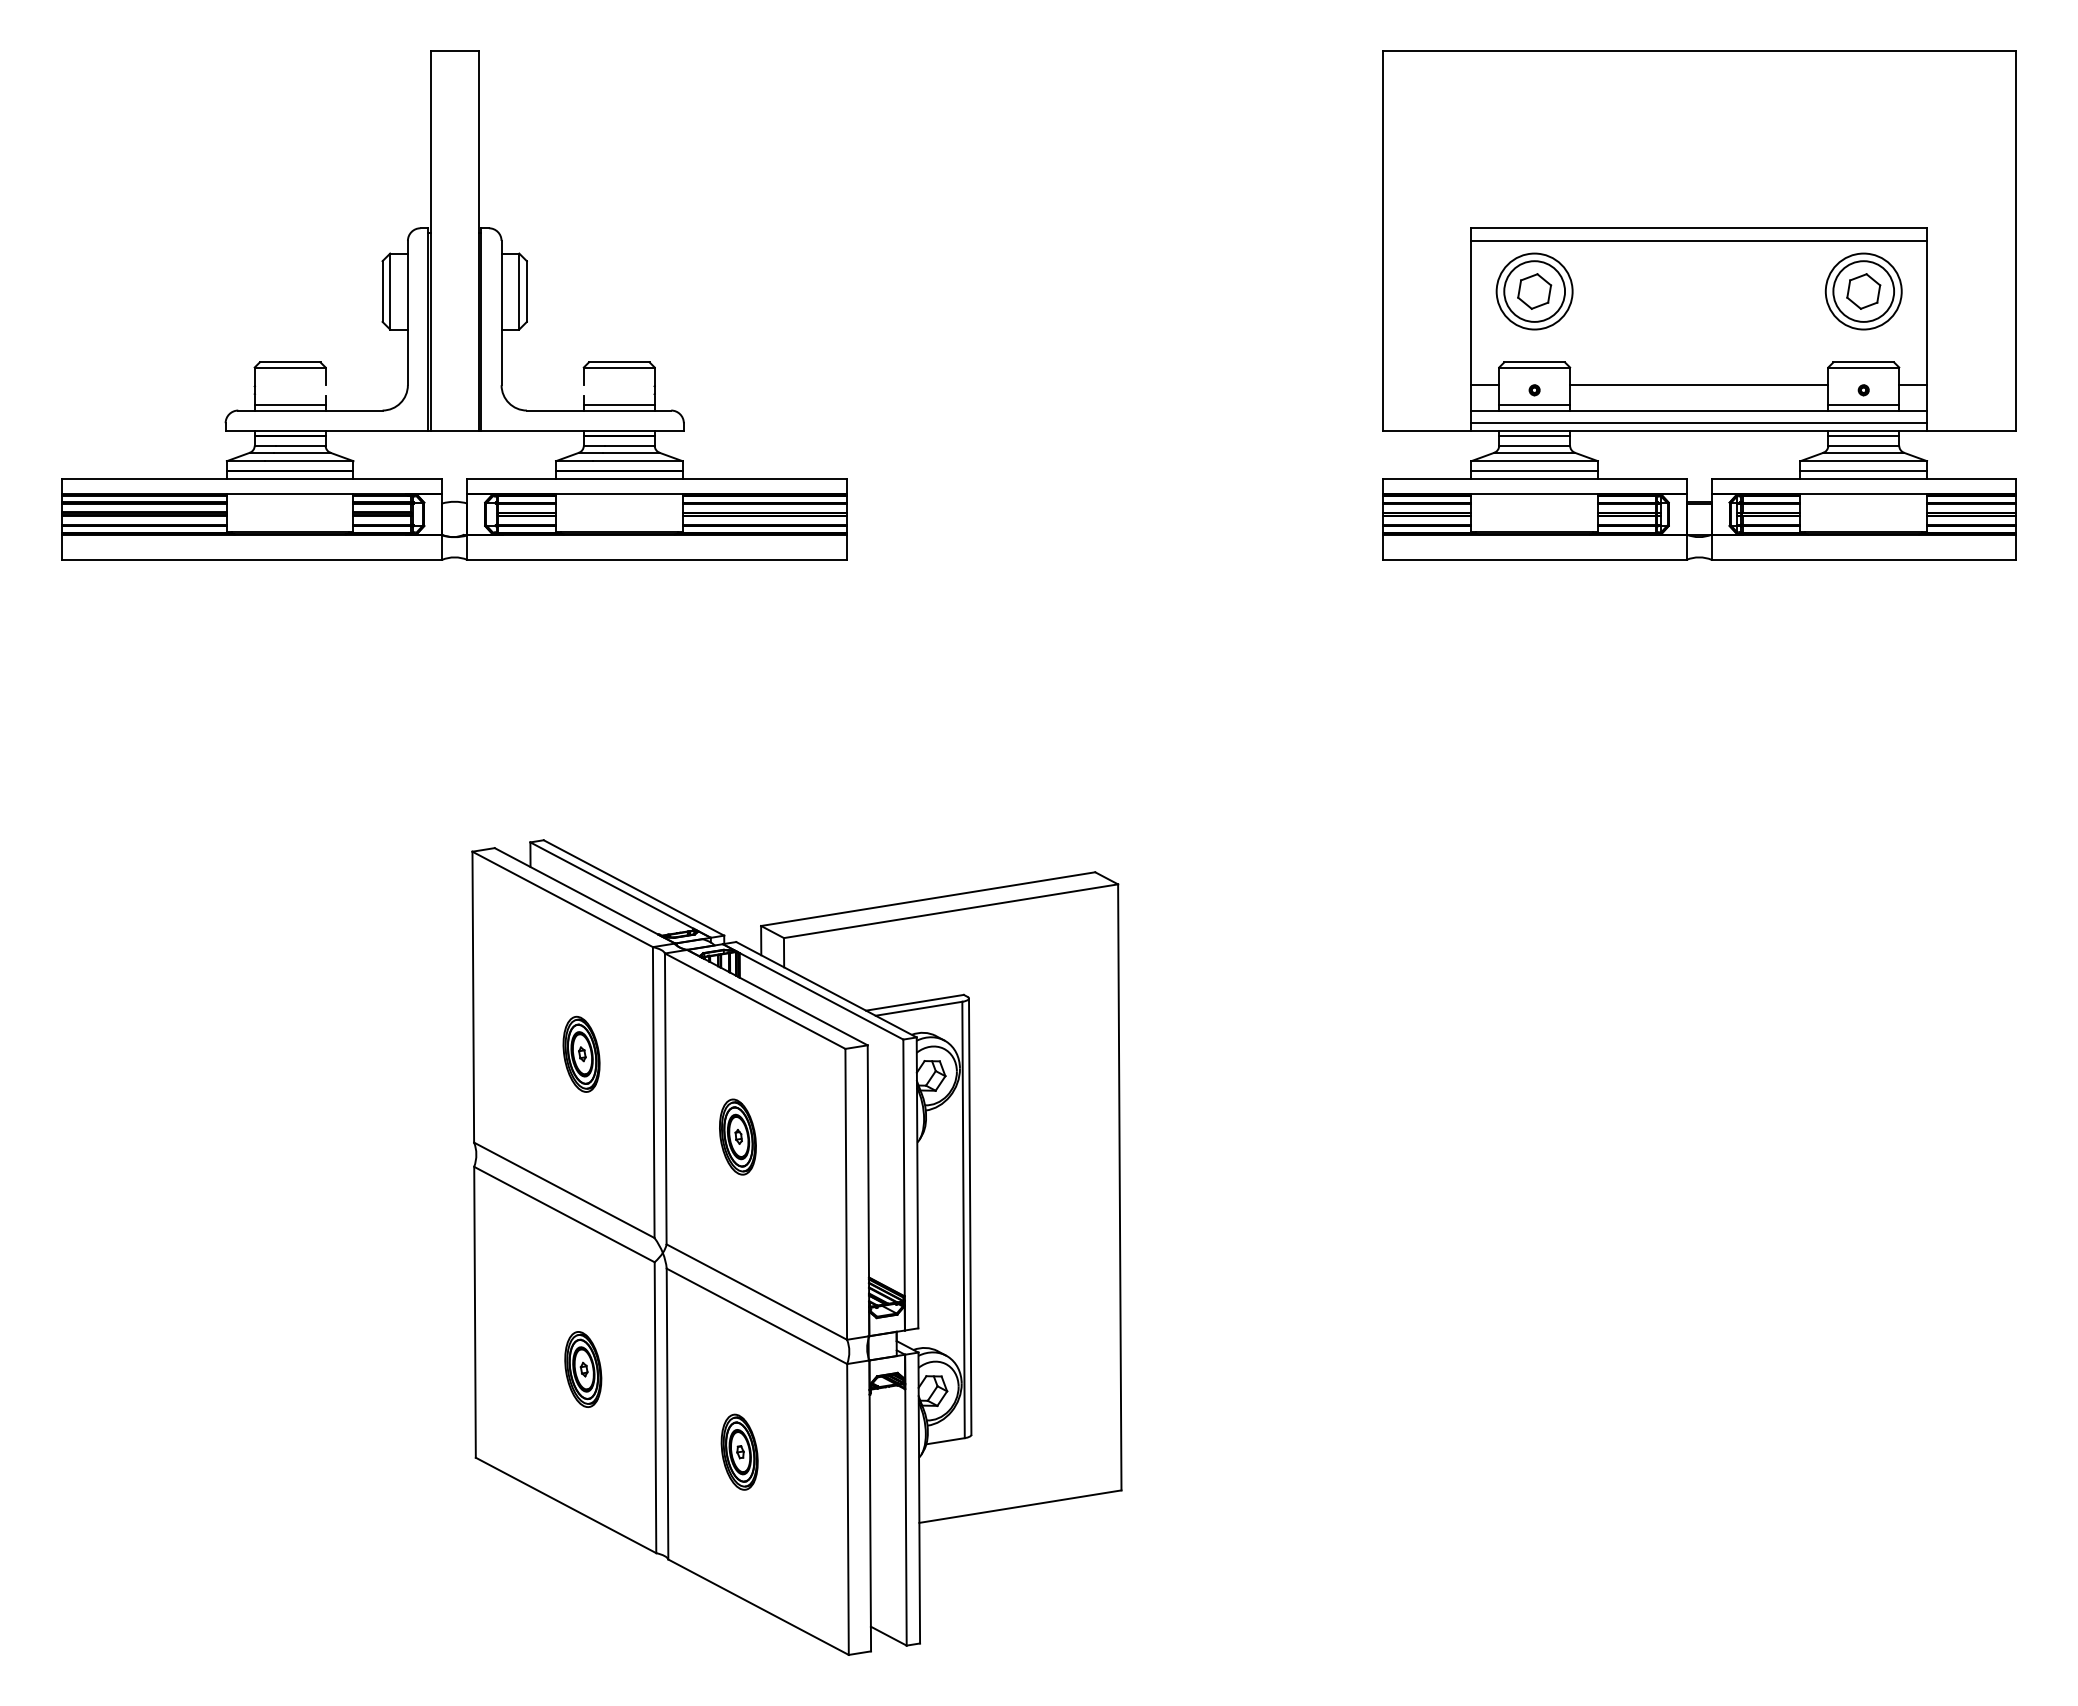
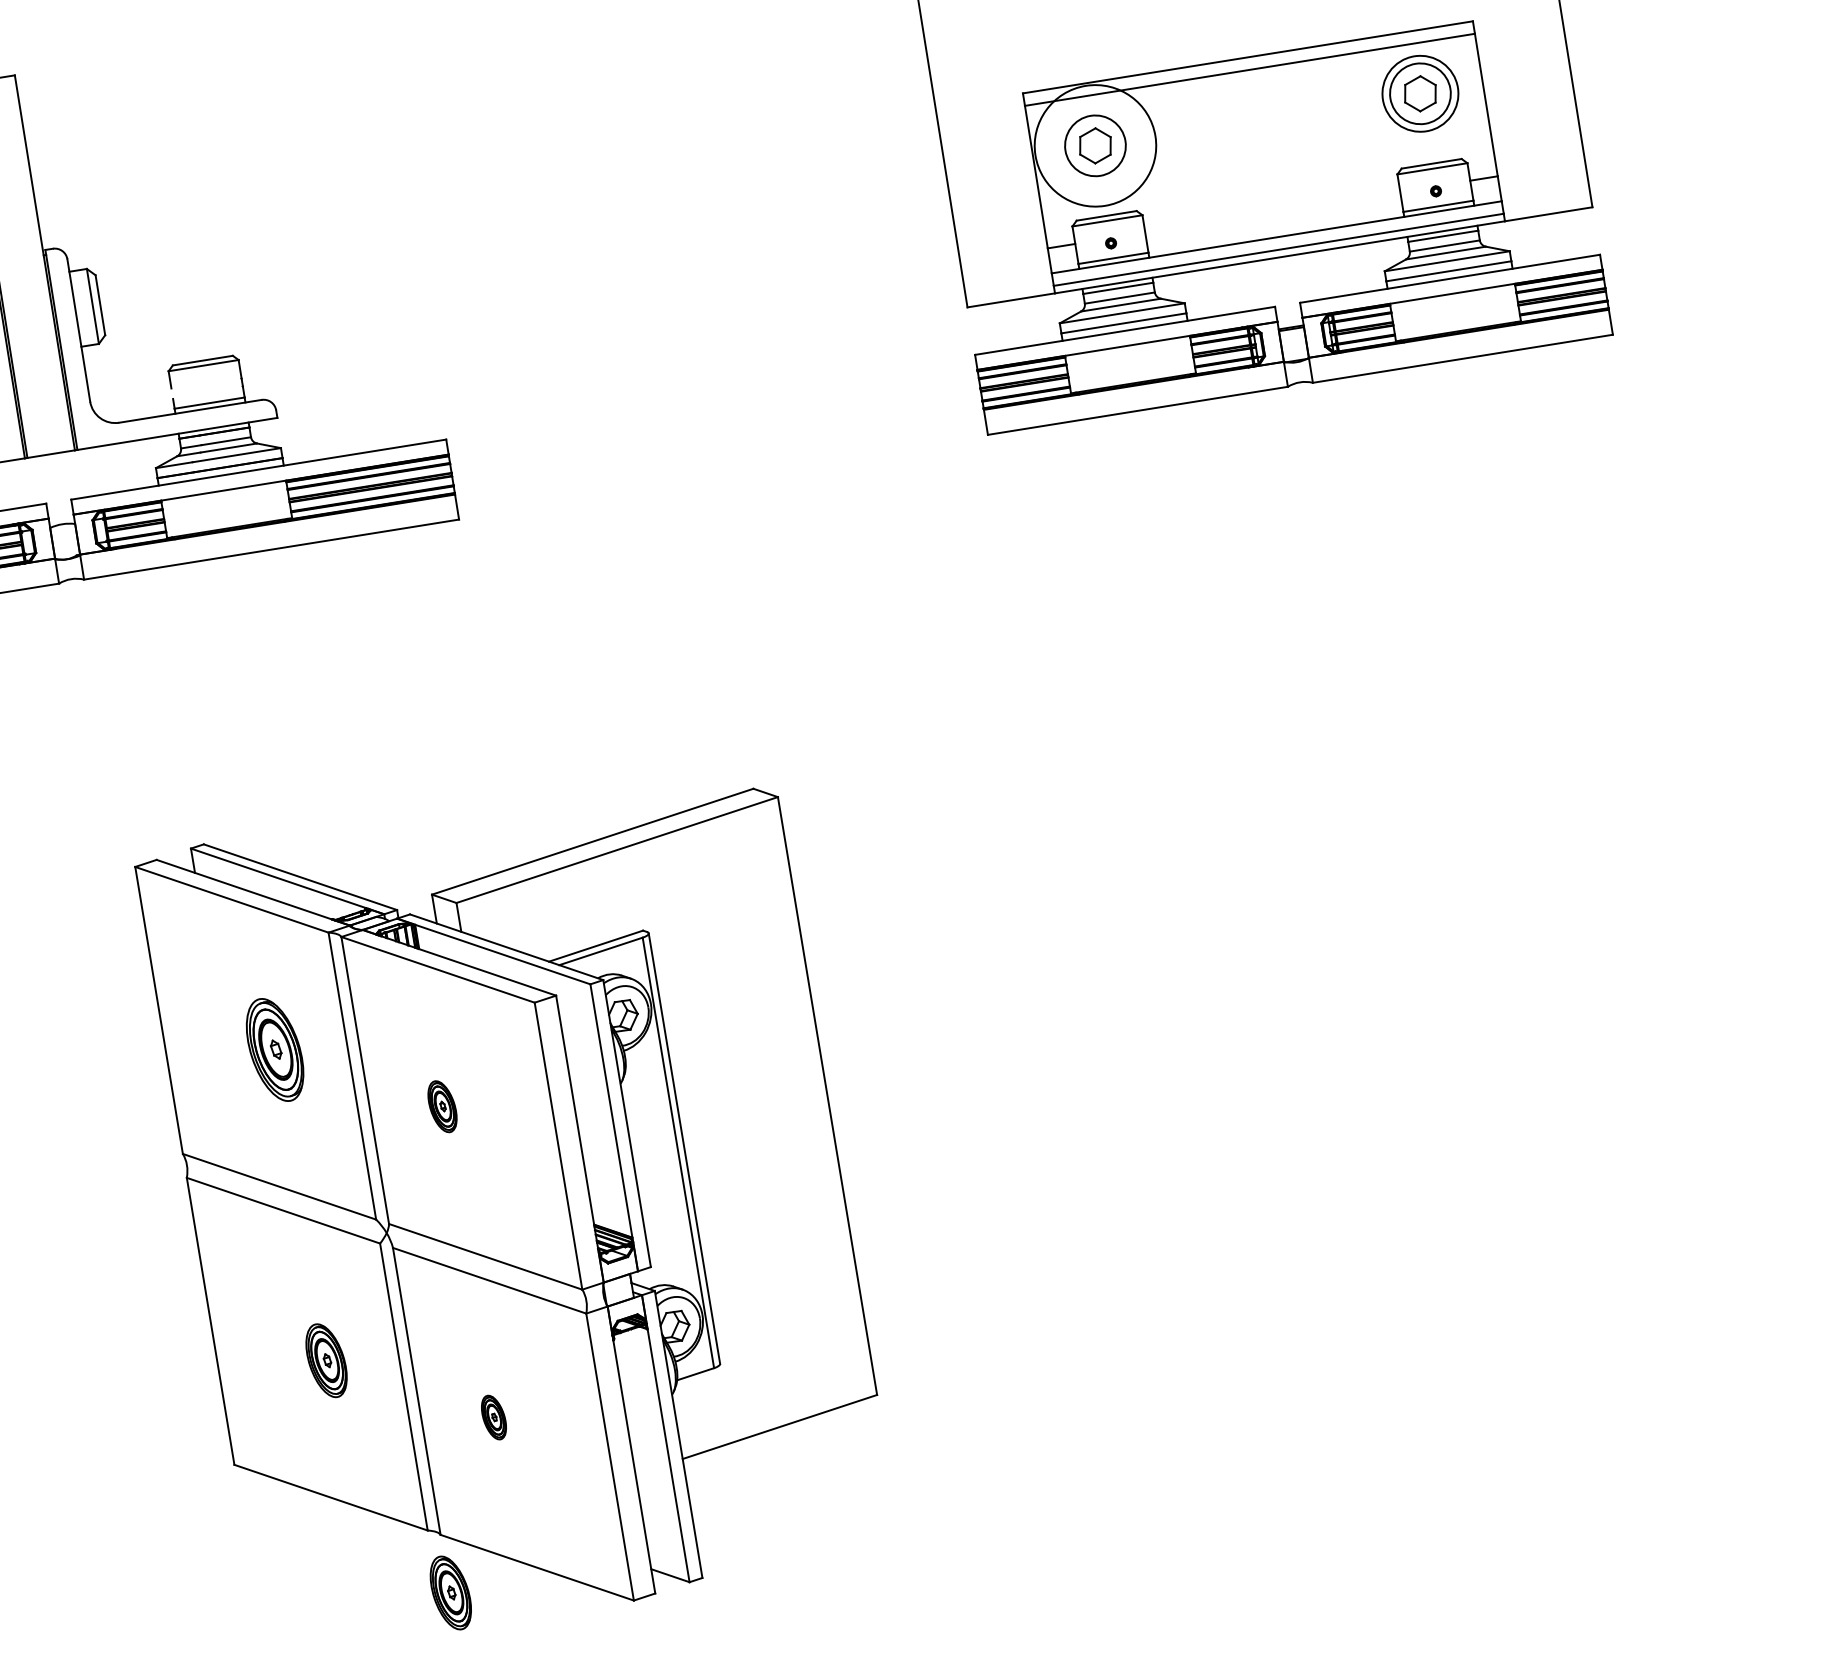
circle: (1534, 291) -> (1095, 145), size x1.6
line: (1699, 385) -> (1273, 212), removed
part: (581, 1053) -> (274, 1048), size x1.4
part: (737, 1136) -> (441, 1106), size x0.7
part: (739, 1451) -> (493, 1416), size x0.6
part: (669, 1618) -> (451, 1592), added

